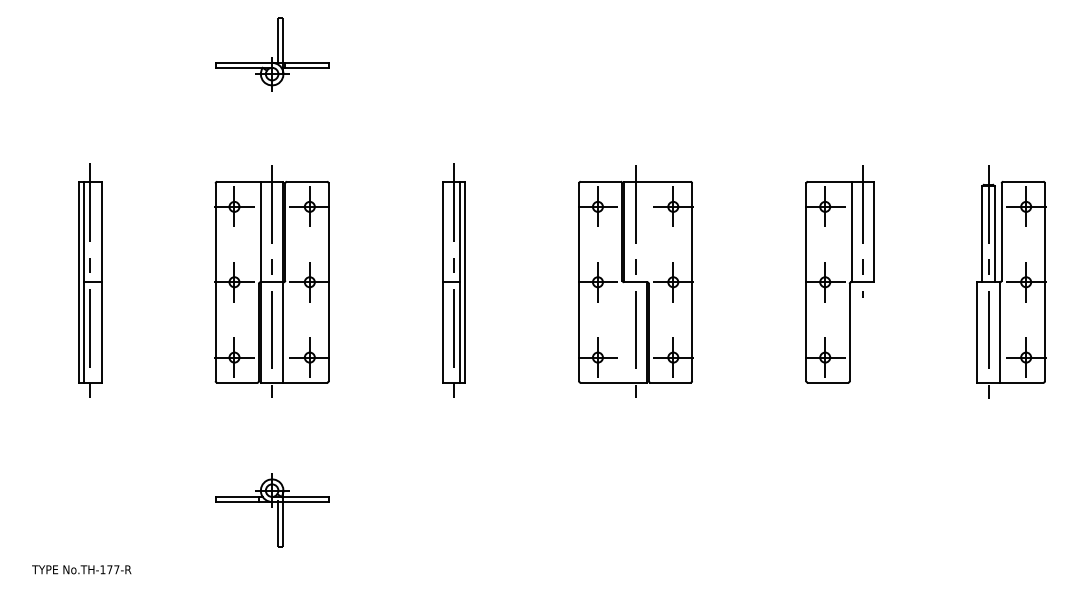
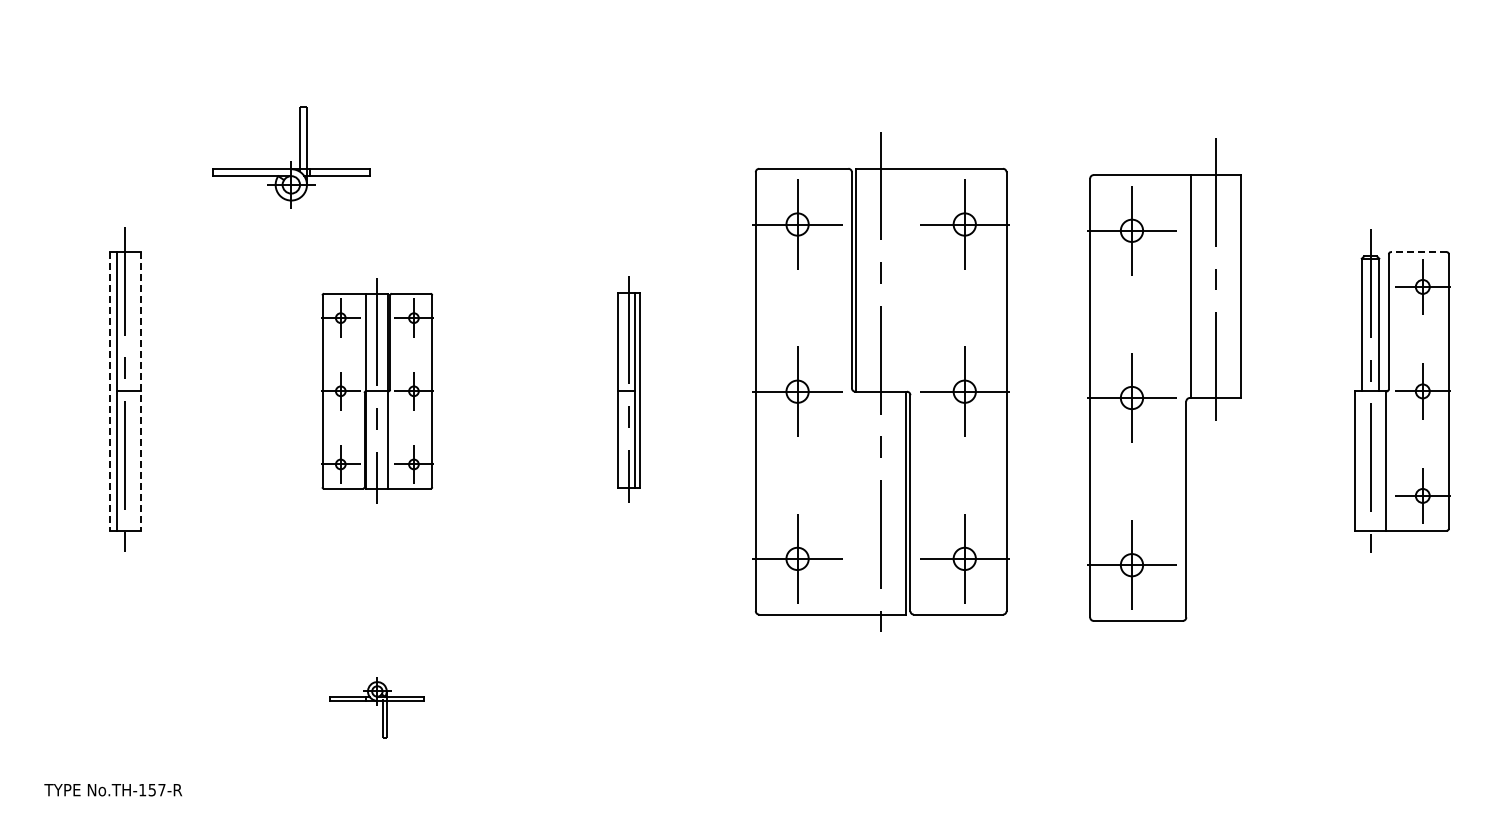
part: (272, 54) -> (291, 157), moved
line: (1023, 182) -> (1418, 252), solid -> dashed
part: (839, 274) -> (1164, 380), size x1.6
part: (454, 280) -> (629, 389), size x0.7
part: (272, 281) -> (377, 390), size x0.7
part: (635, 281) -> (881, 390), size x1.6
line: (79, 282) -> (109, 391), solid -> dashed
line: (102, 282) -> (141, 391), solid -> dashed
part: (272, 510) -> (377, 707), size x0.6
text: (109, 570) -> (151, 790), No.TH-177-R -> No.TH-157-R

